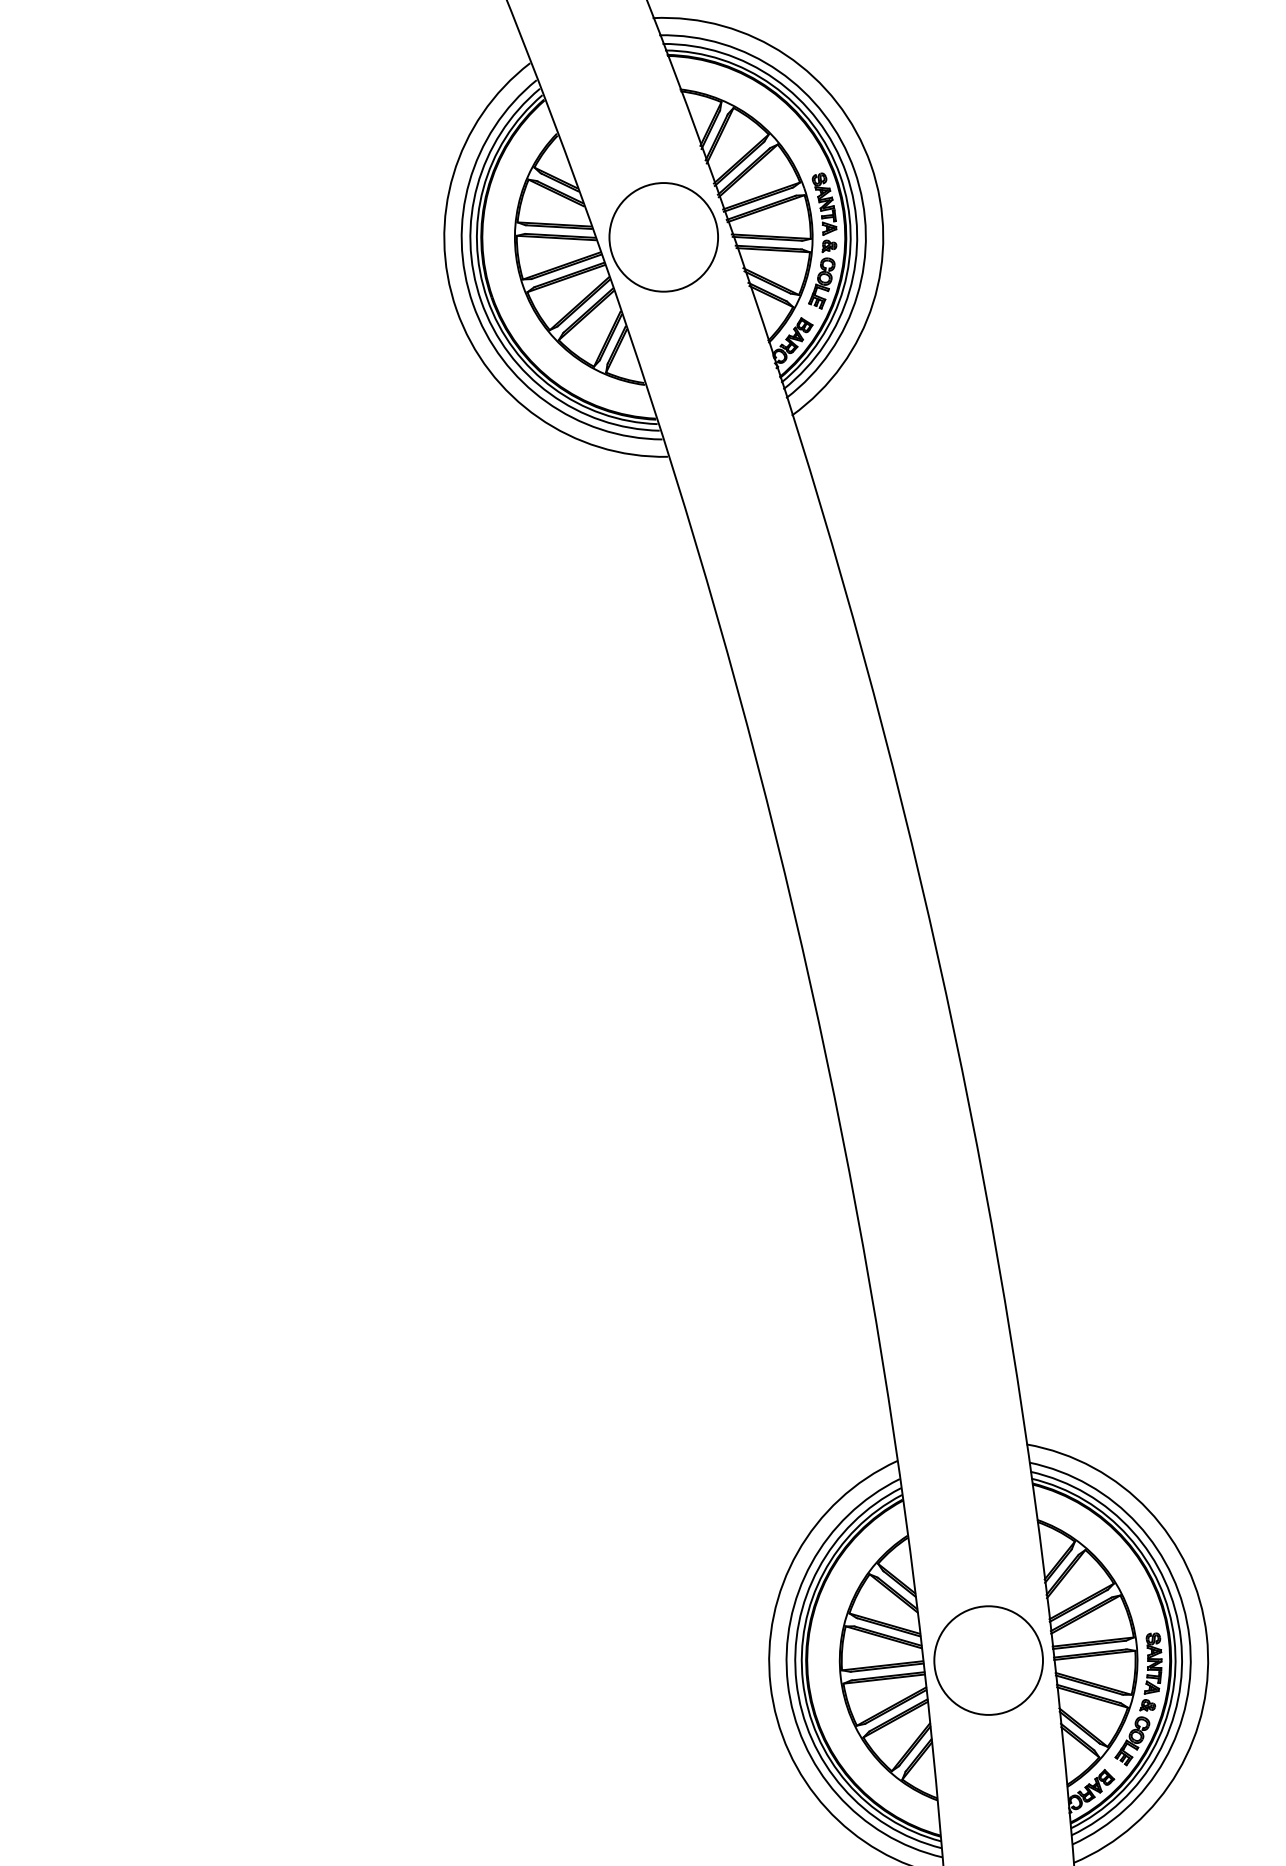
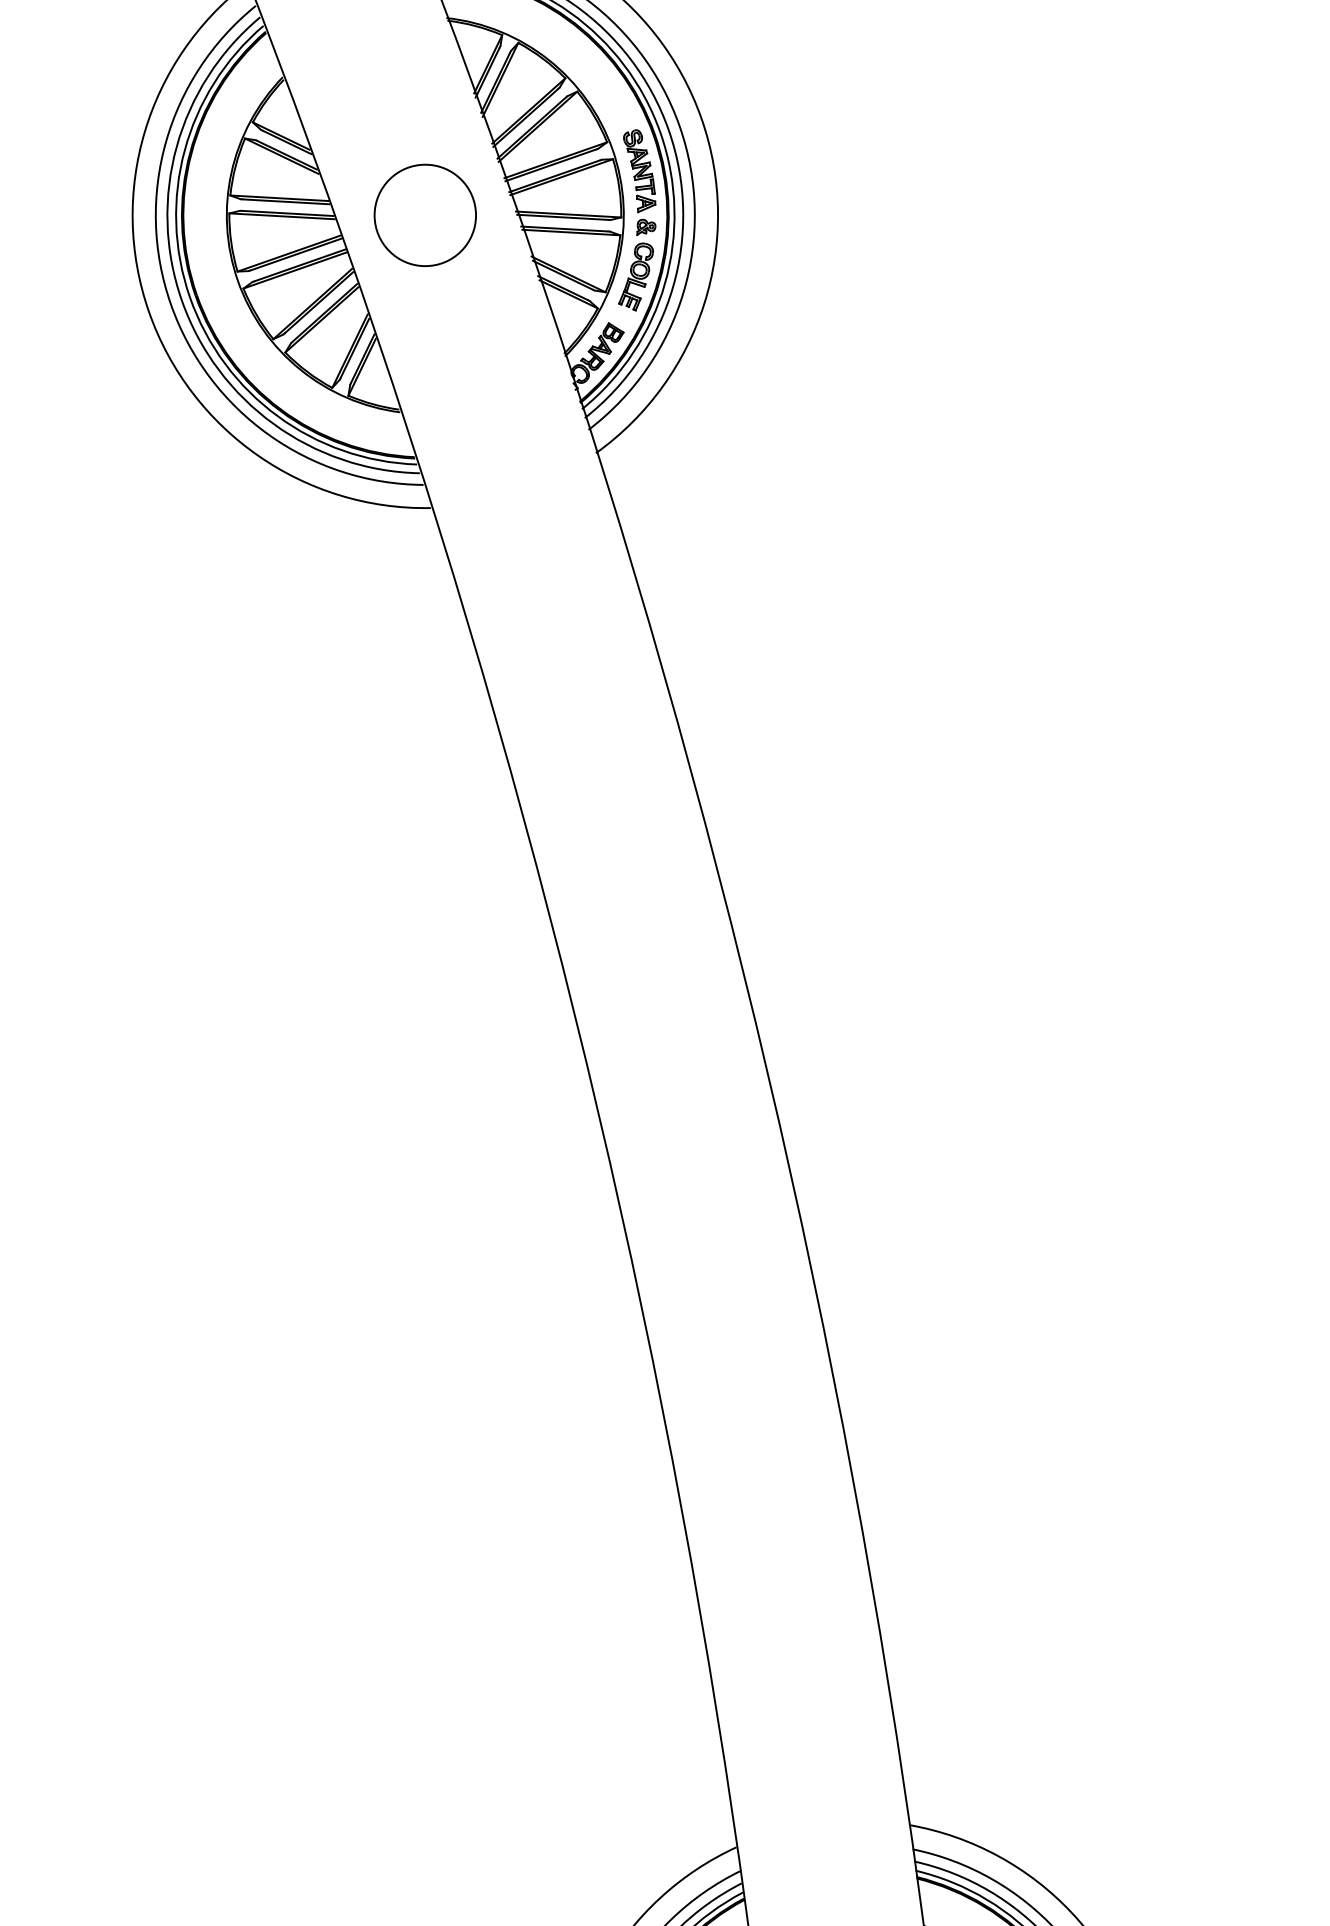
circle: (663, 237) -> (424, 215), size x0.7

